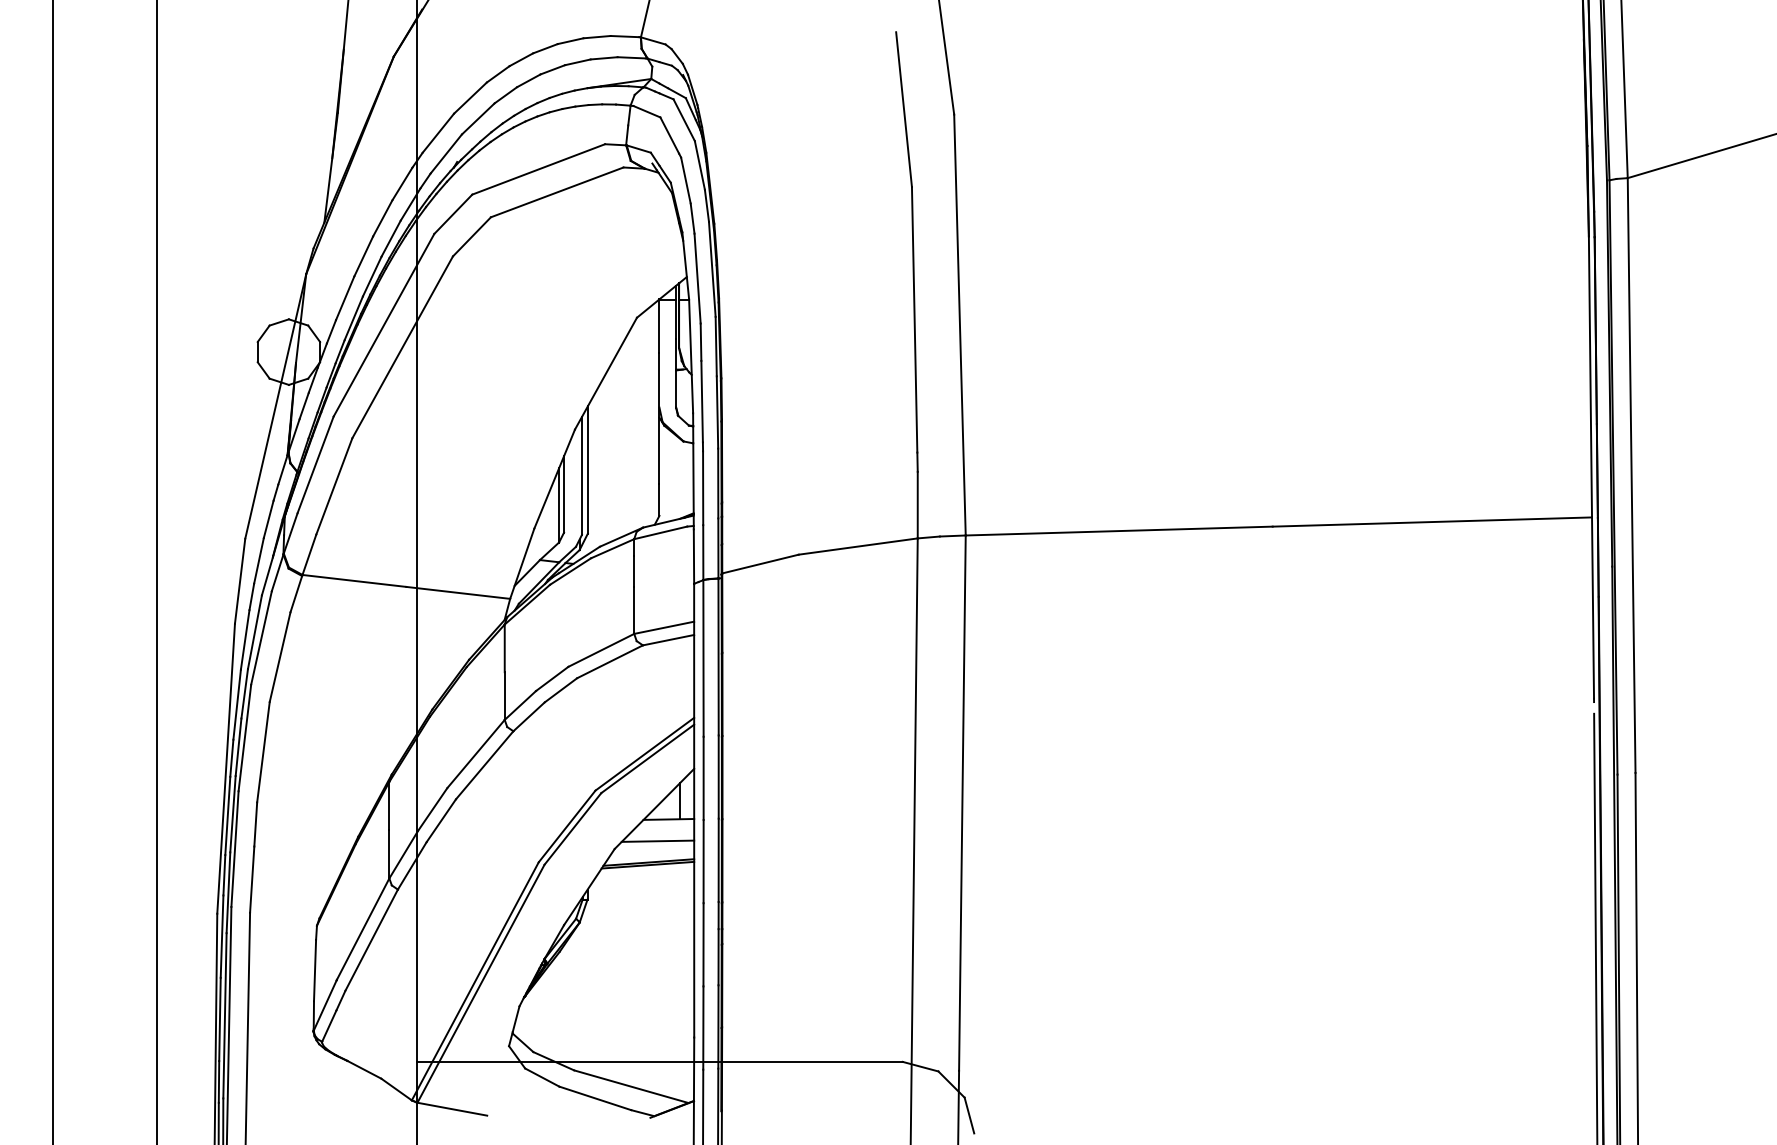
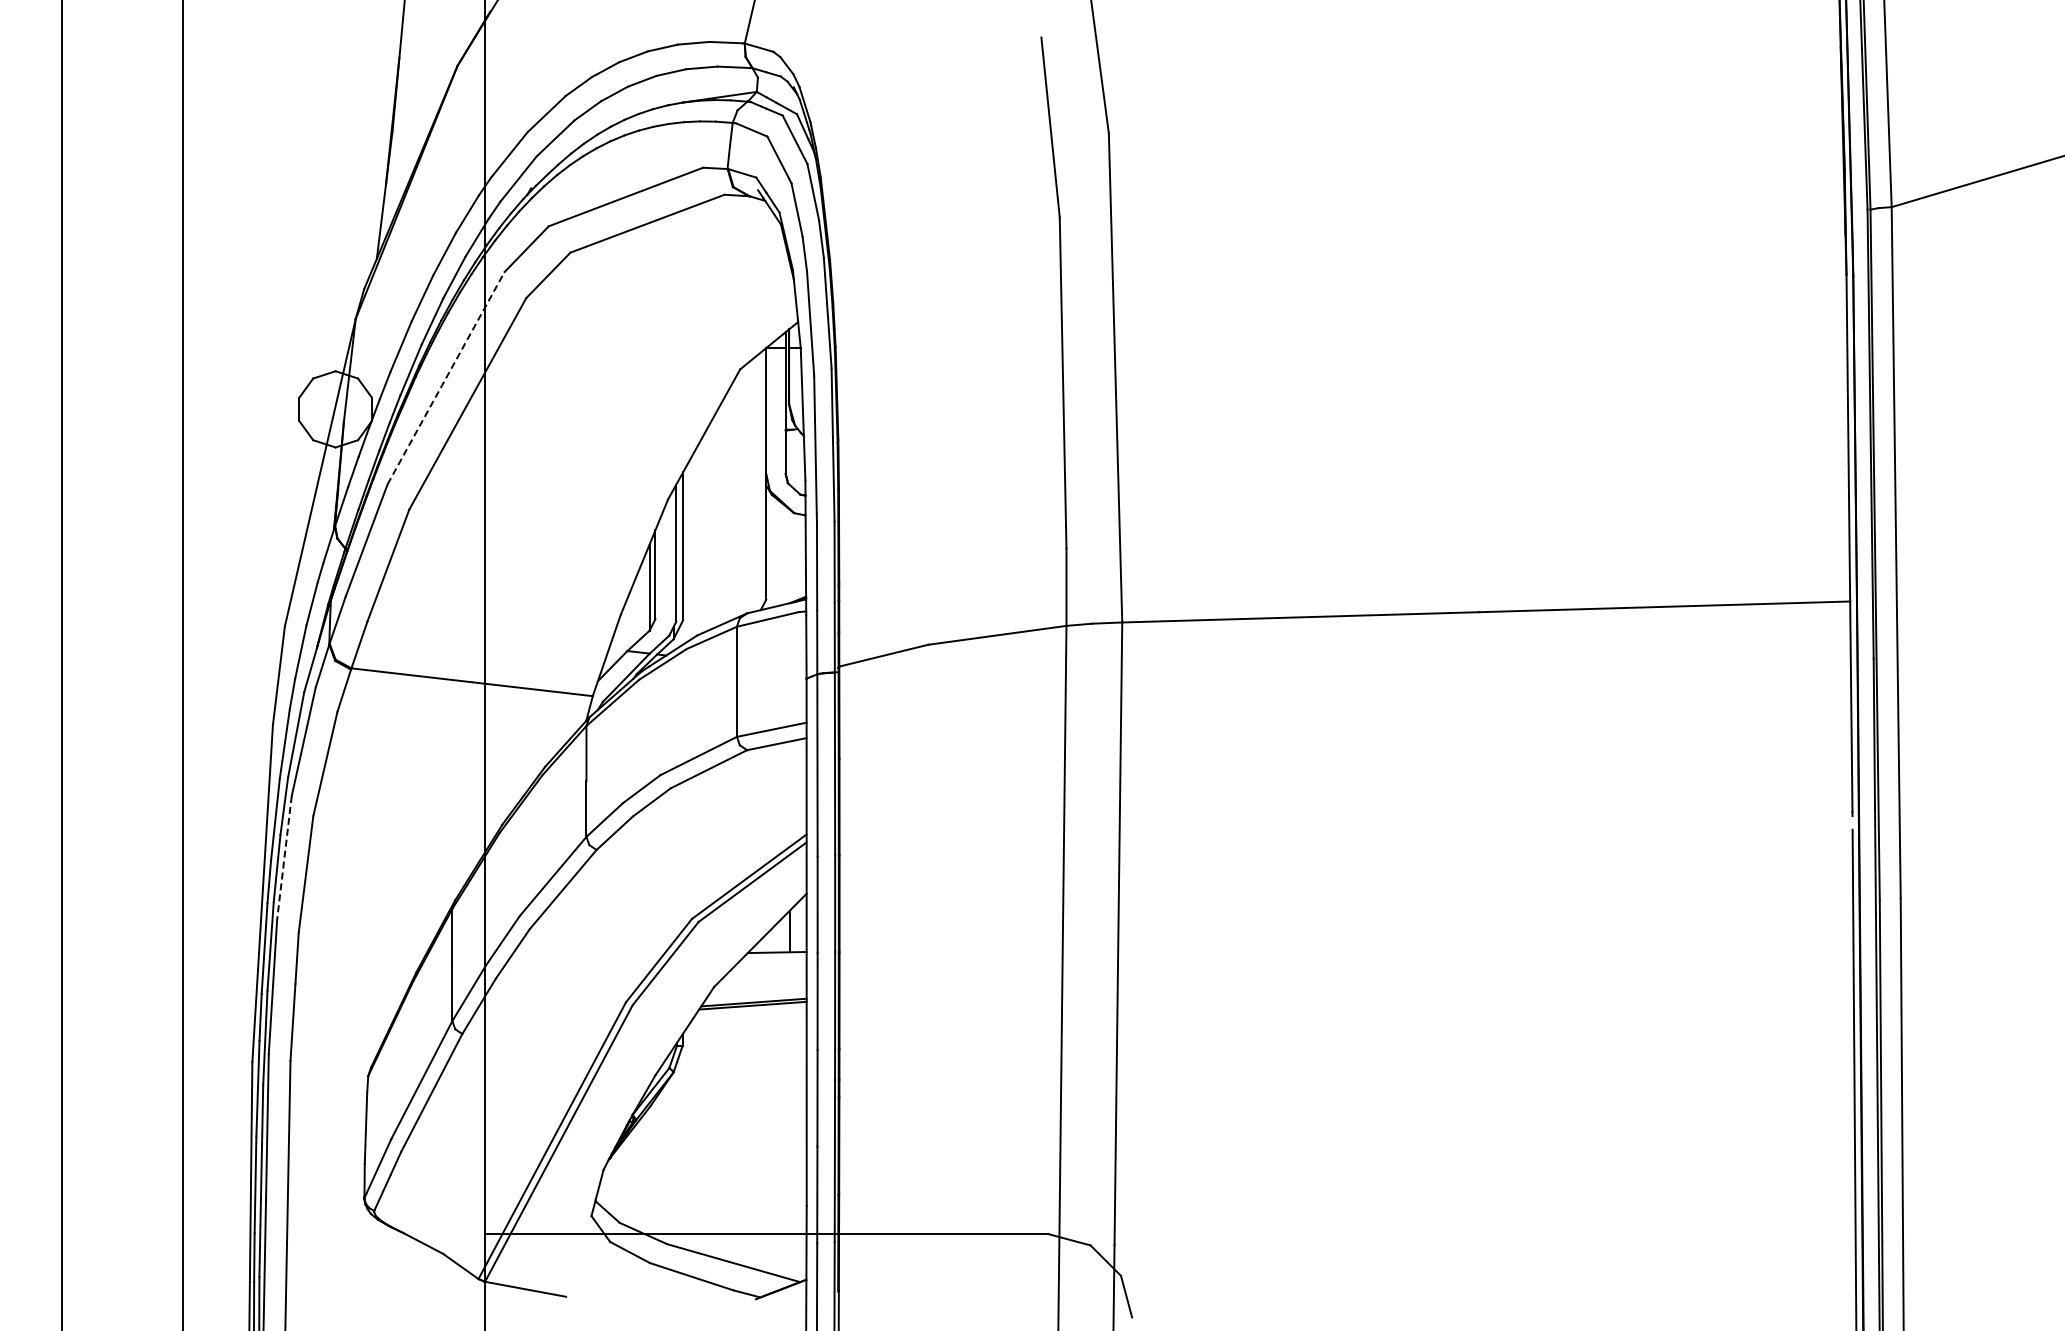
line: (384, 324) -> (446, 377), solid -> dashed
line: (244, 738) -> (284, 858), solid -> dashed
line: (657, 840) -> (764, 977), removed

